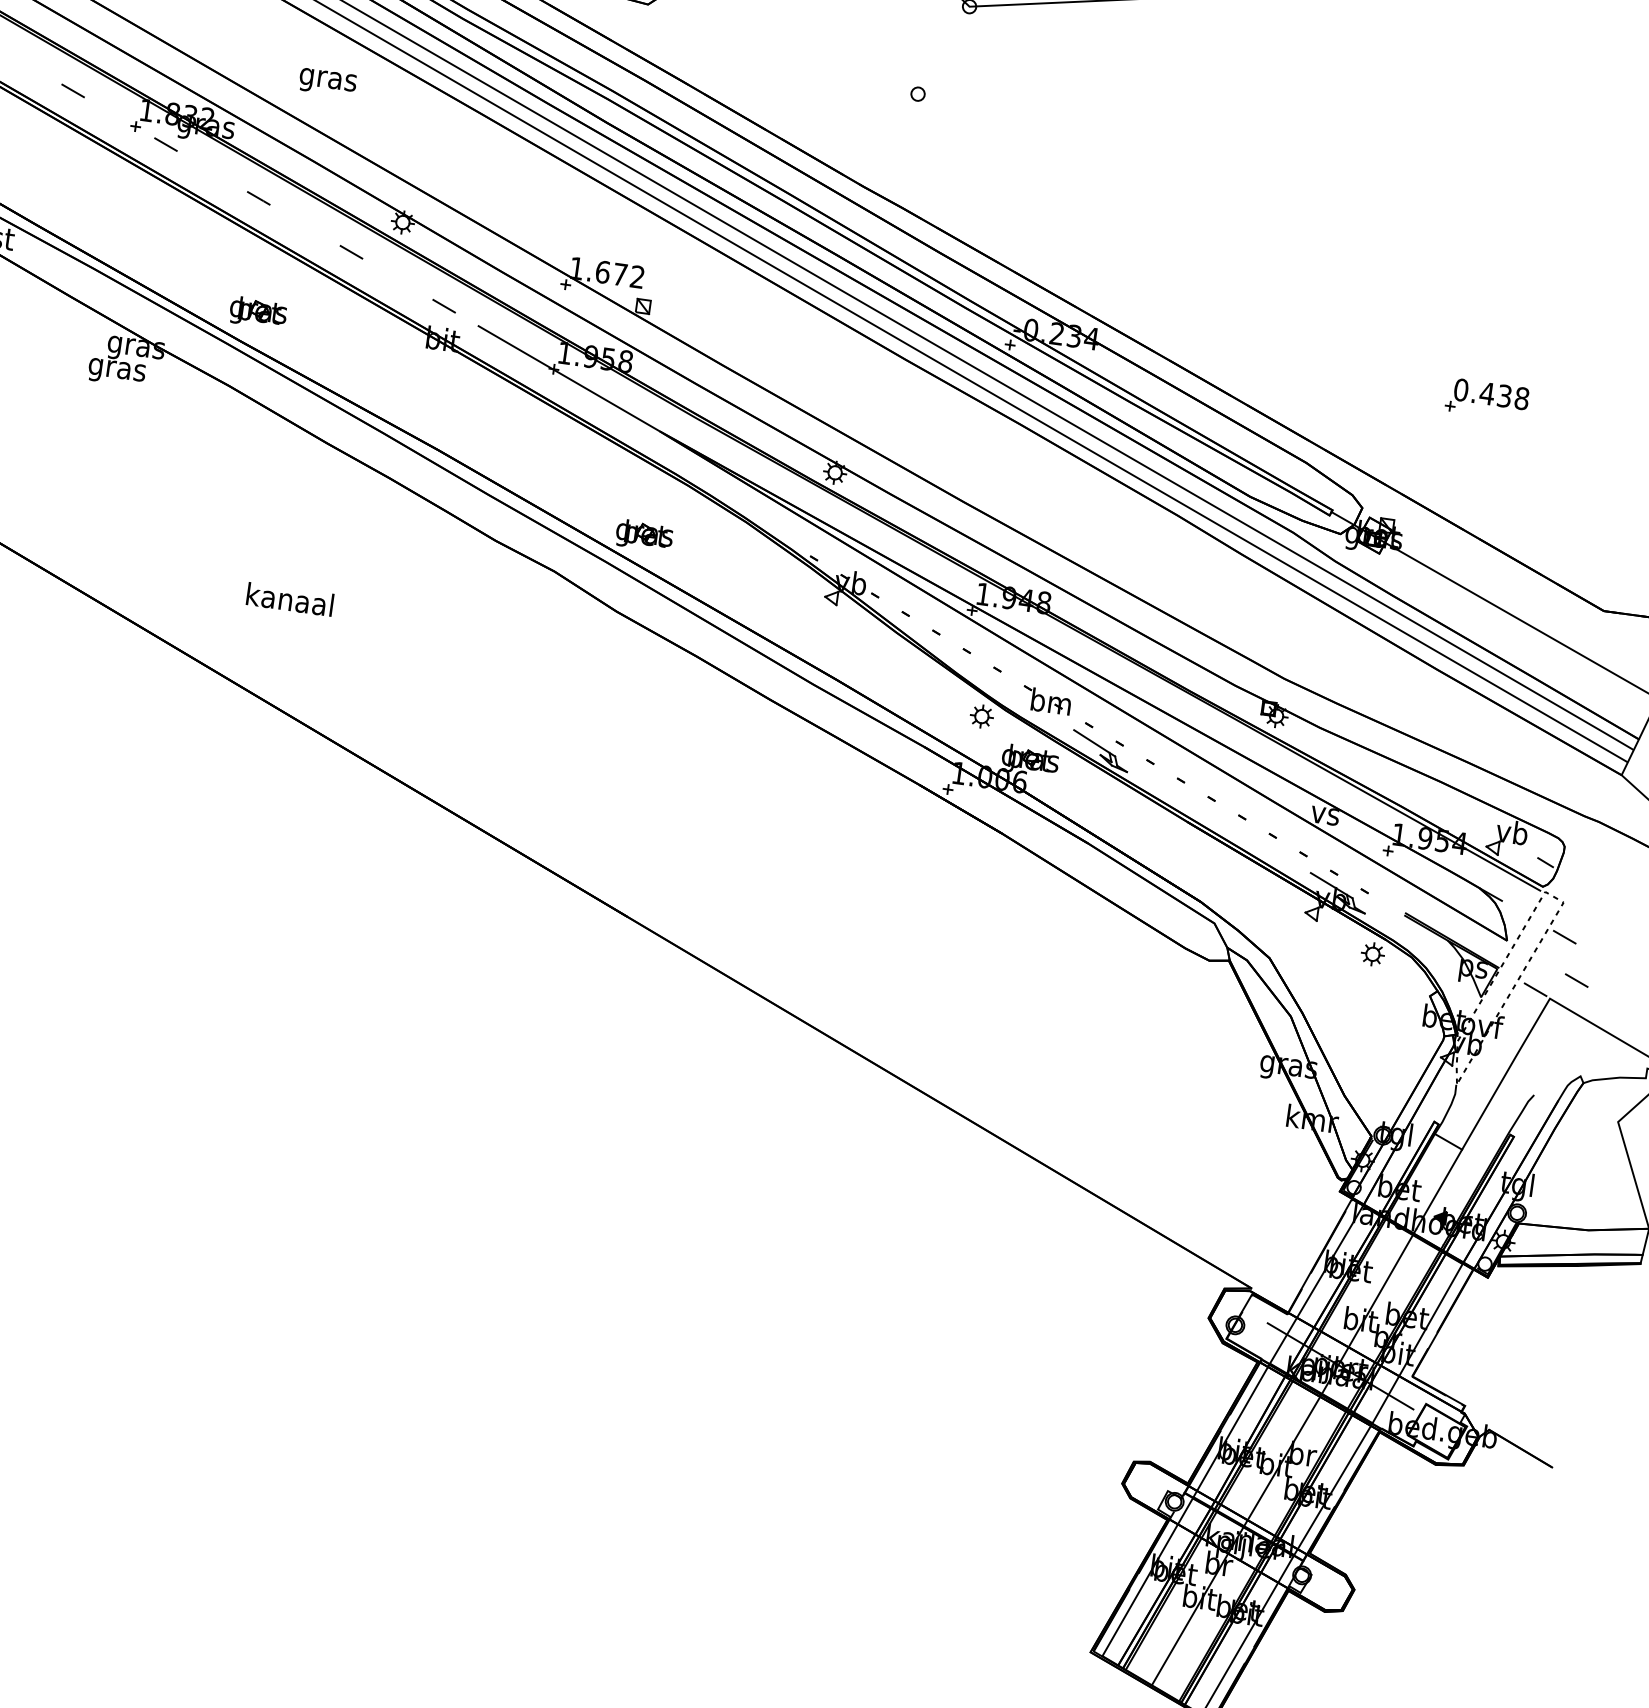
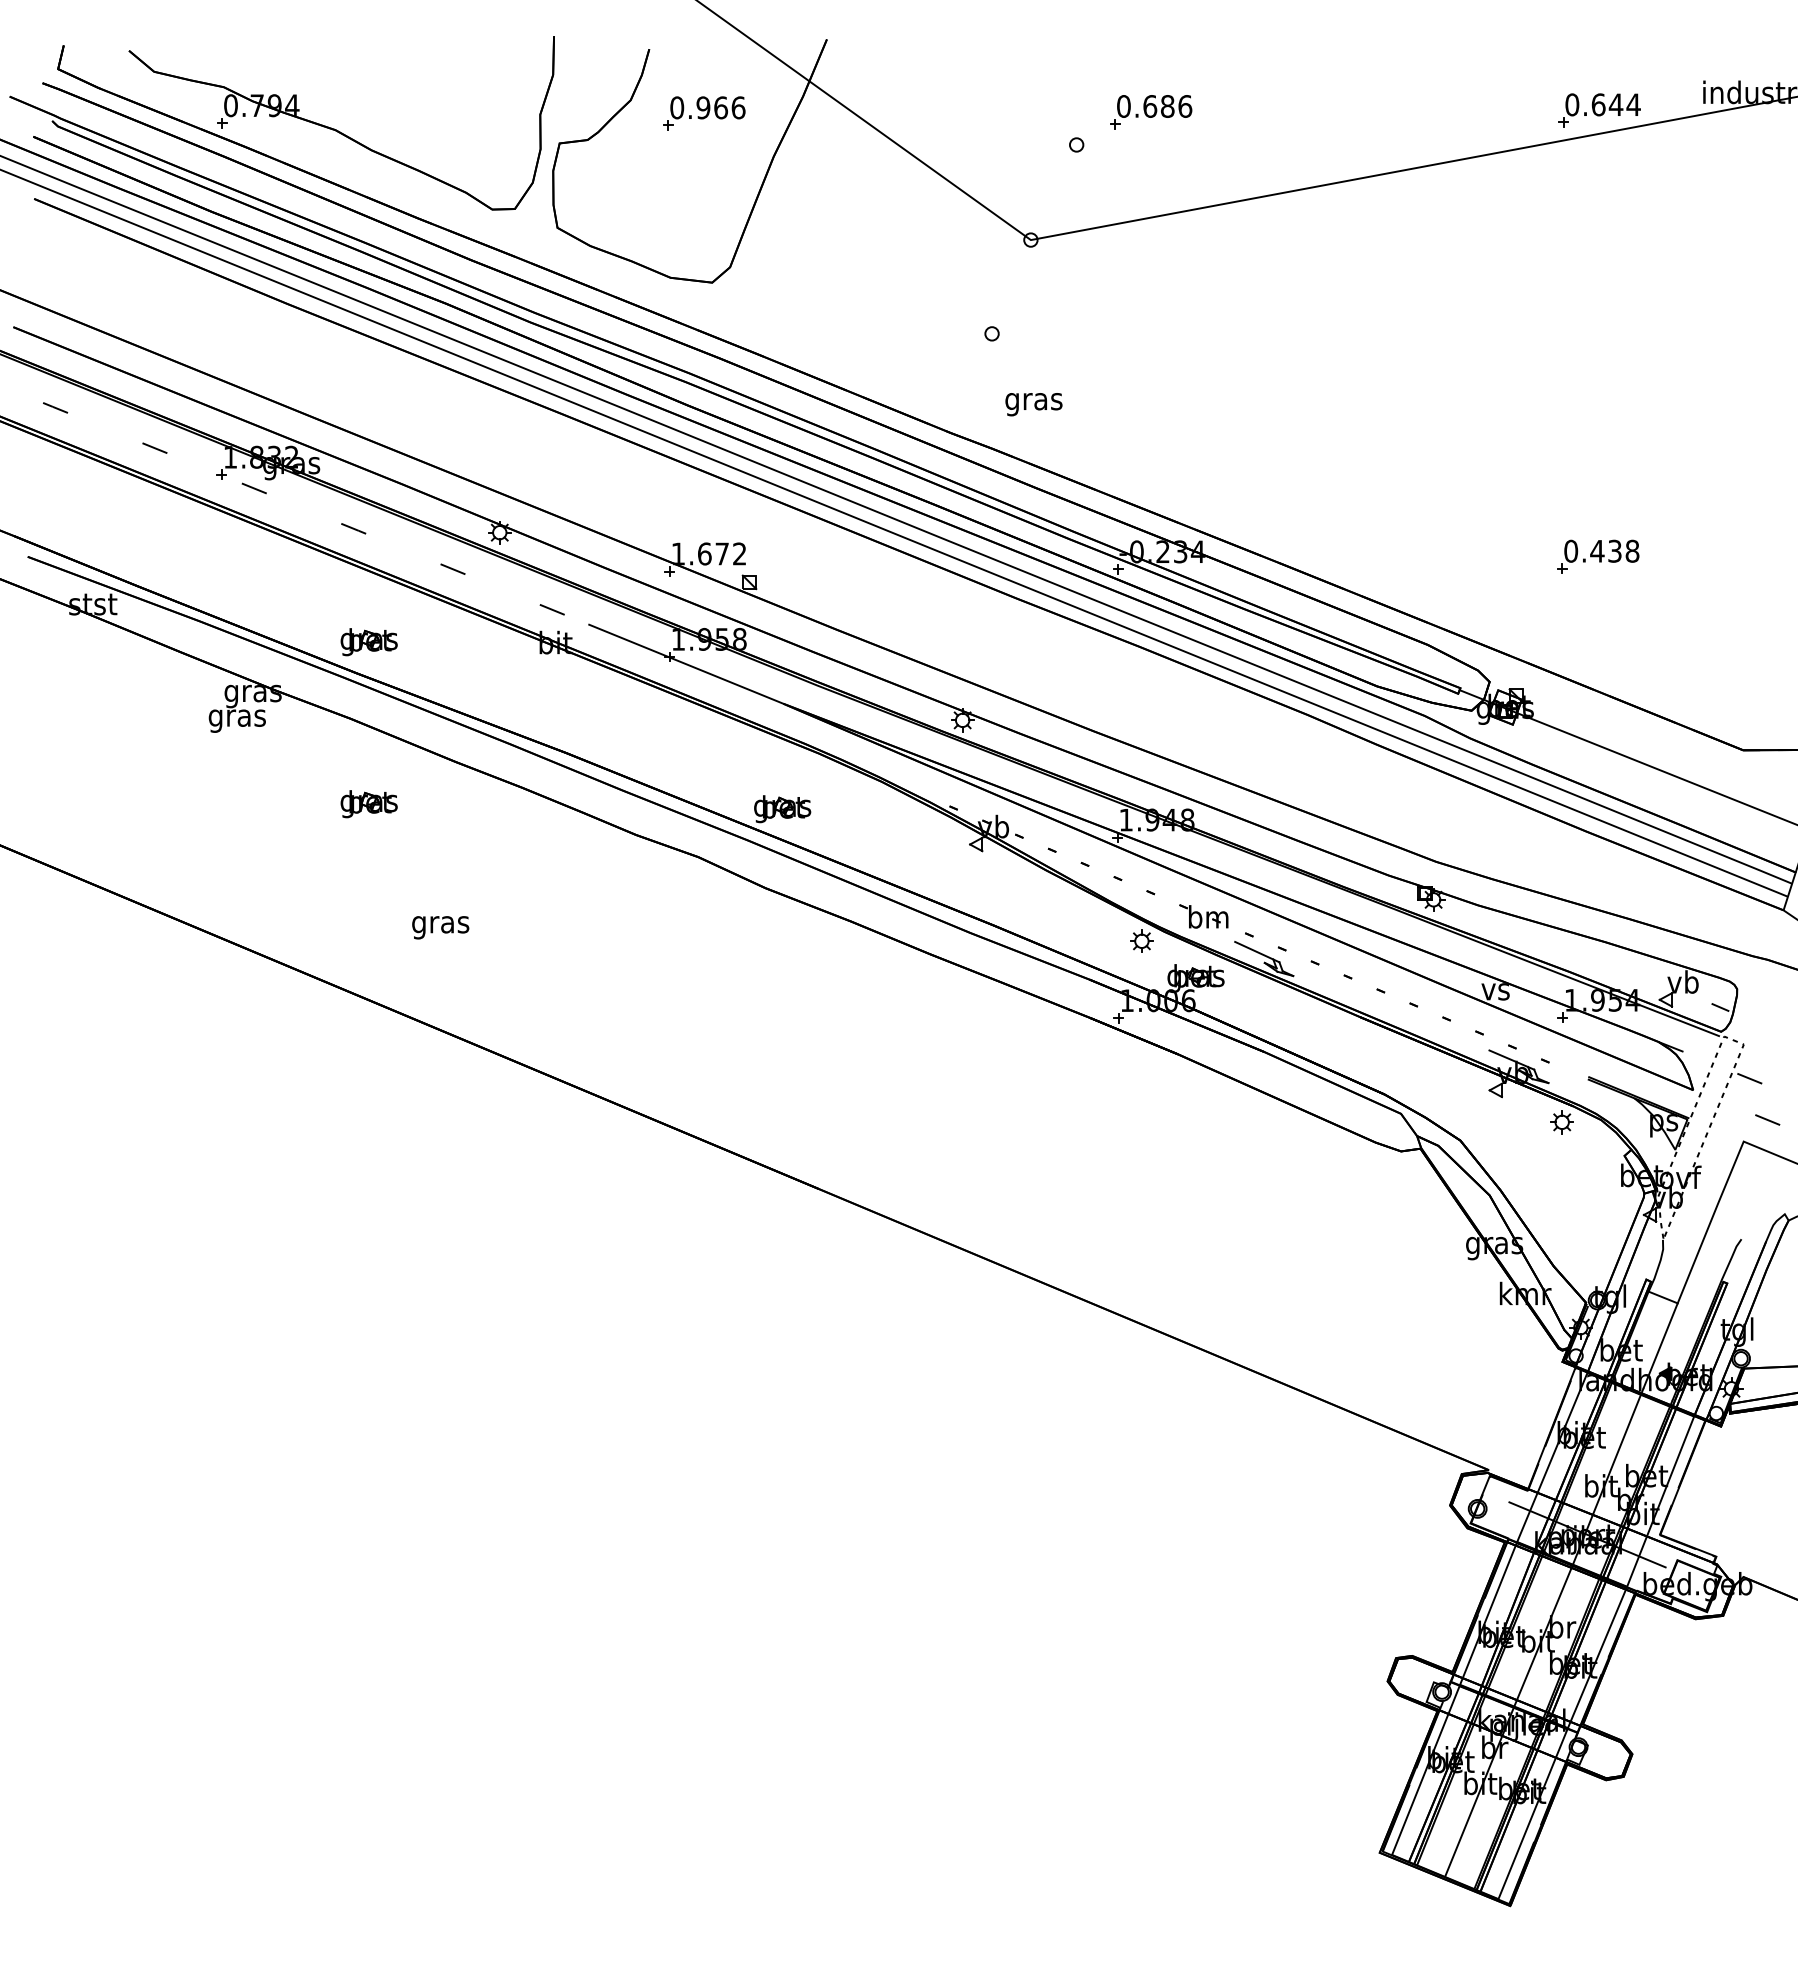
text: (327, 82) -> (1033, 404), moved
part: (235, 473) -> (368, 804), added
text: (289, 602) -> (440, 924), kanaal -> gras
line: (1534, 988) -> (1726, 1133), removed

